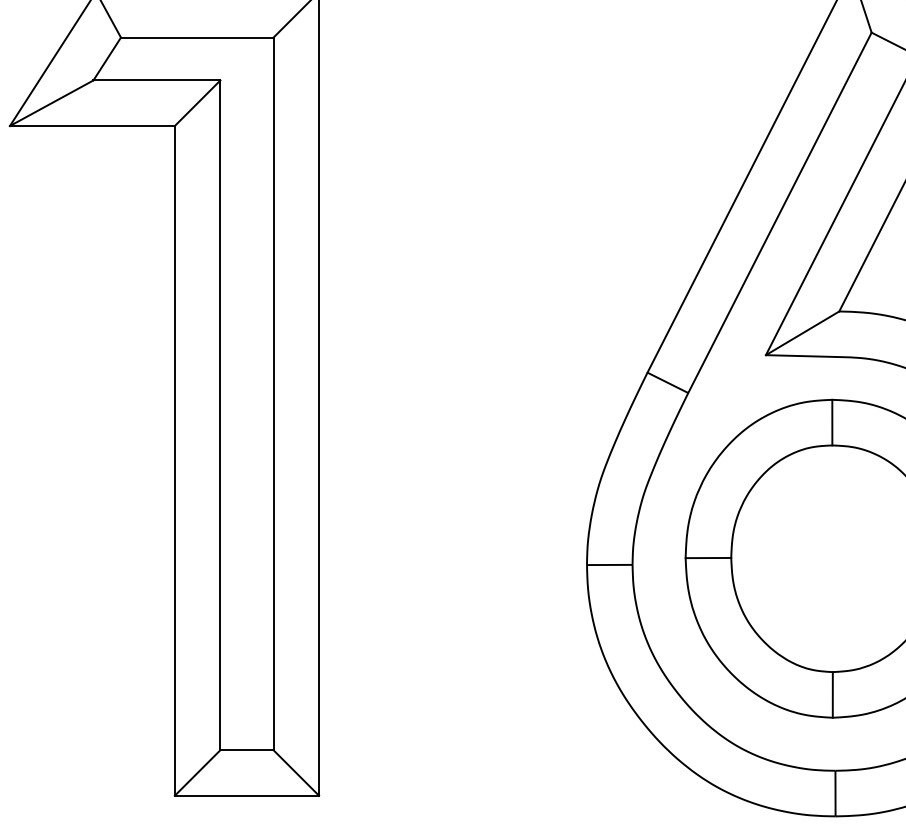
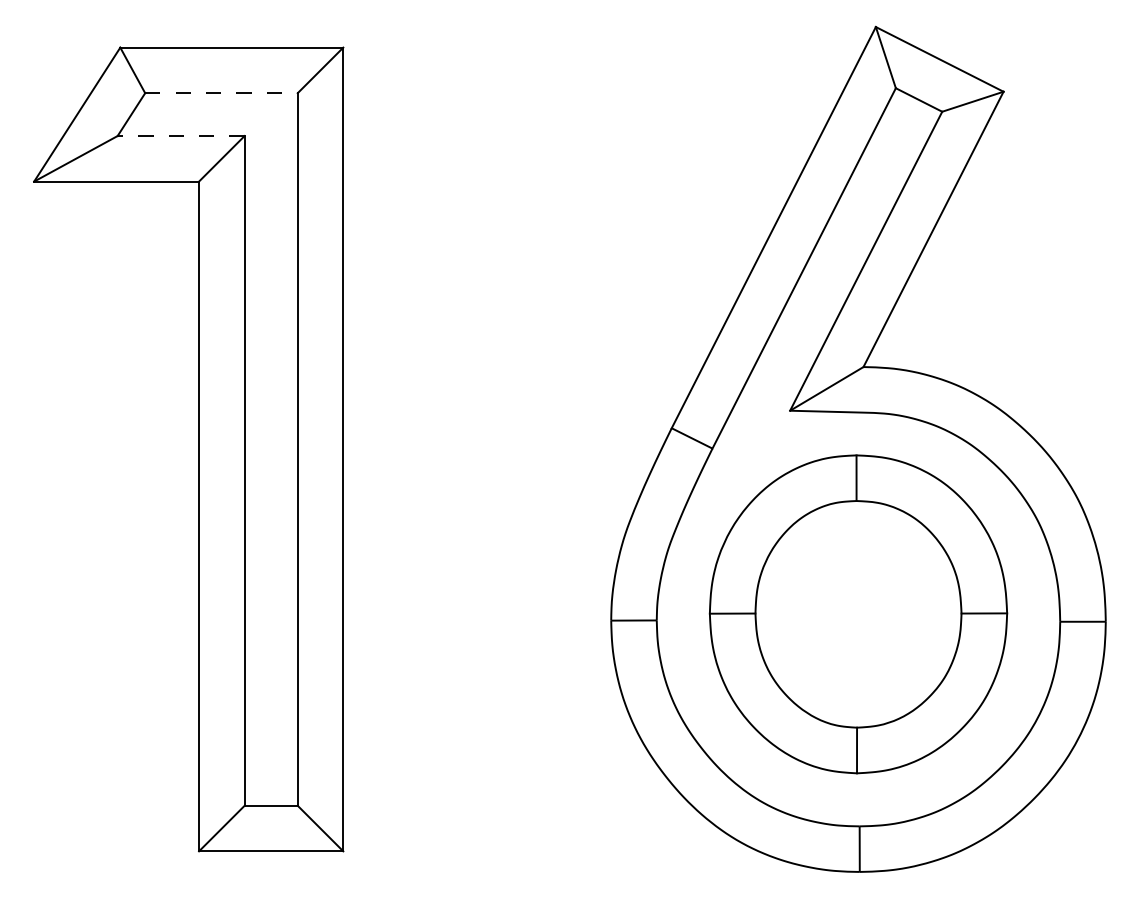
line: (197, 37) -> (221, 93), solid -> dashed
line: (156, 80) -> (180, 136), solid -> dashed

